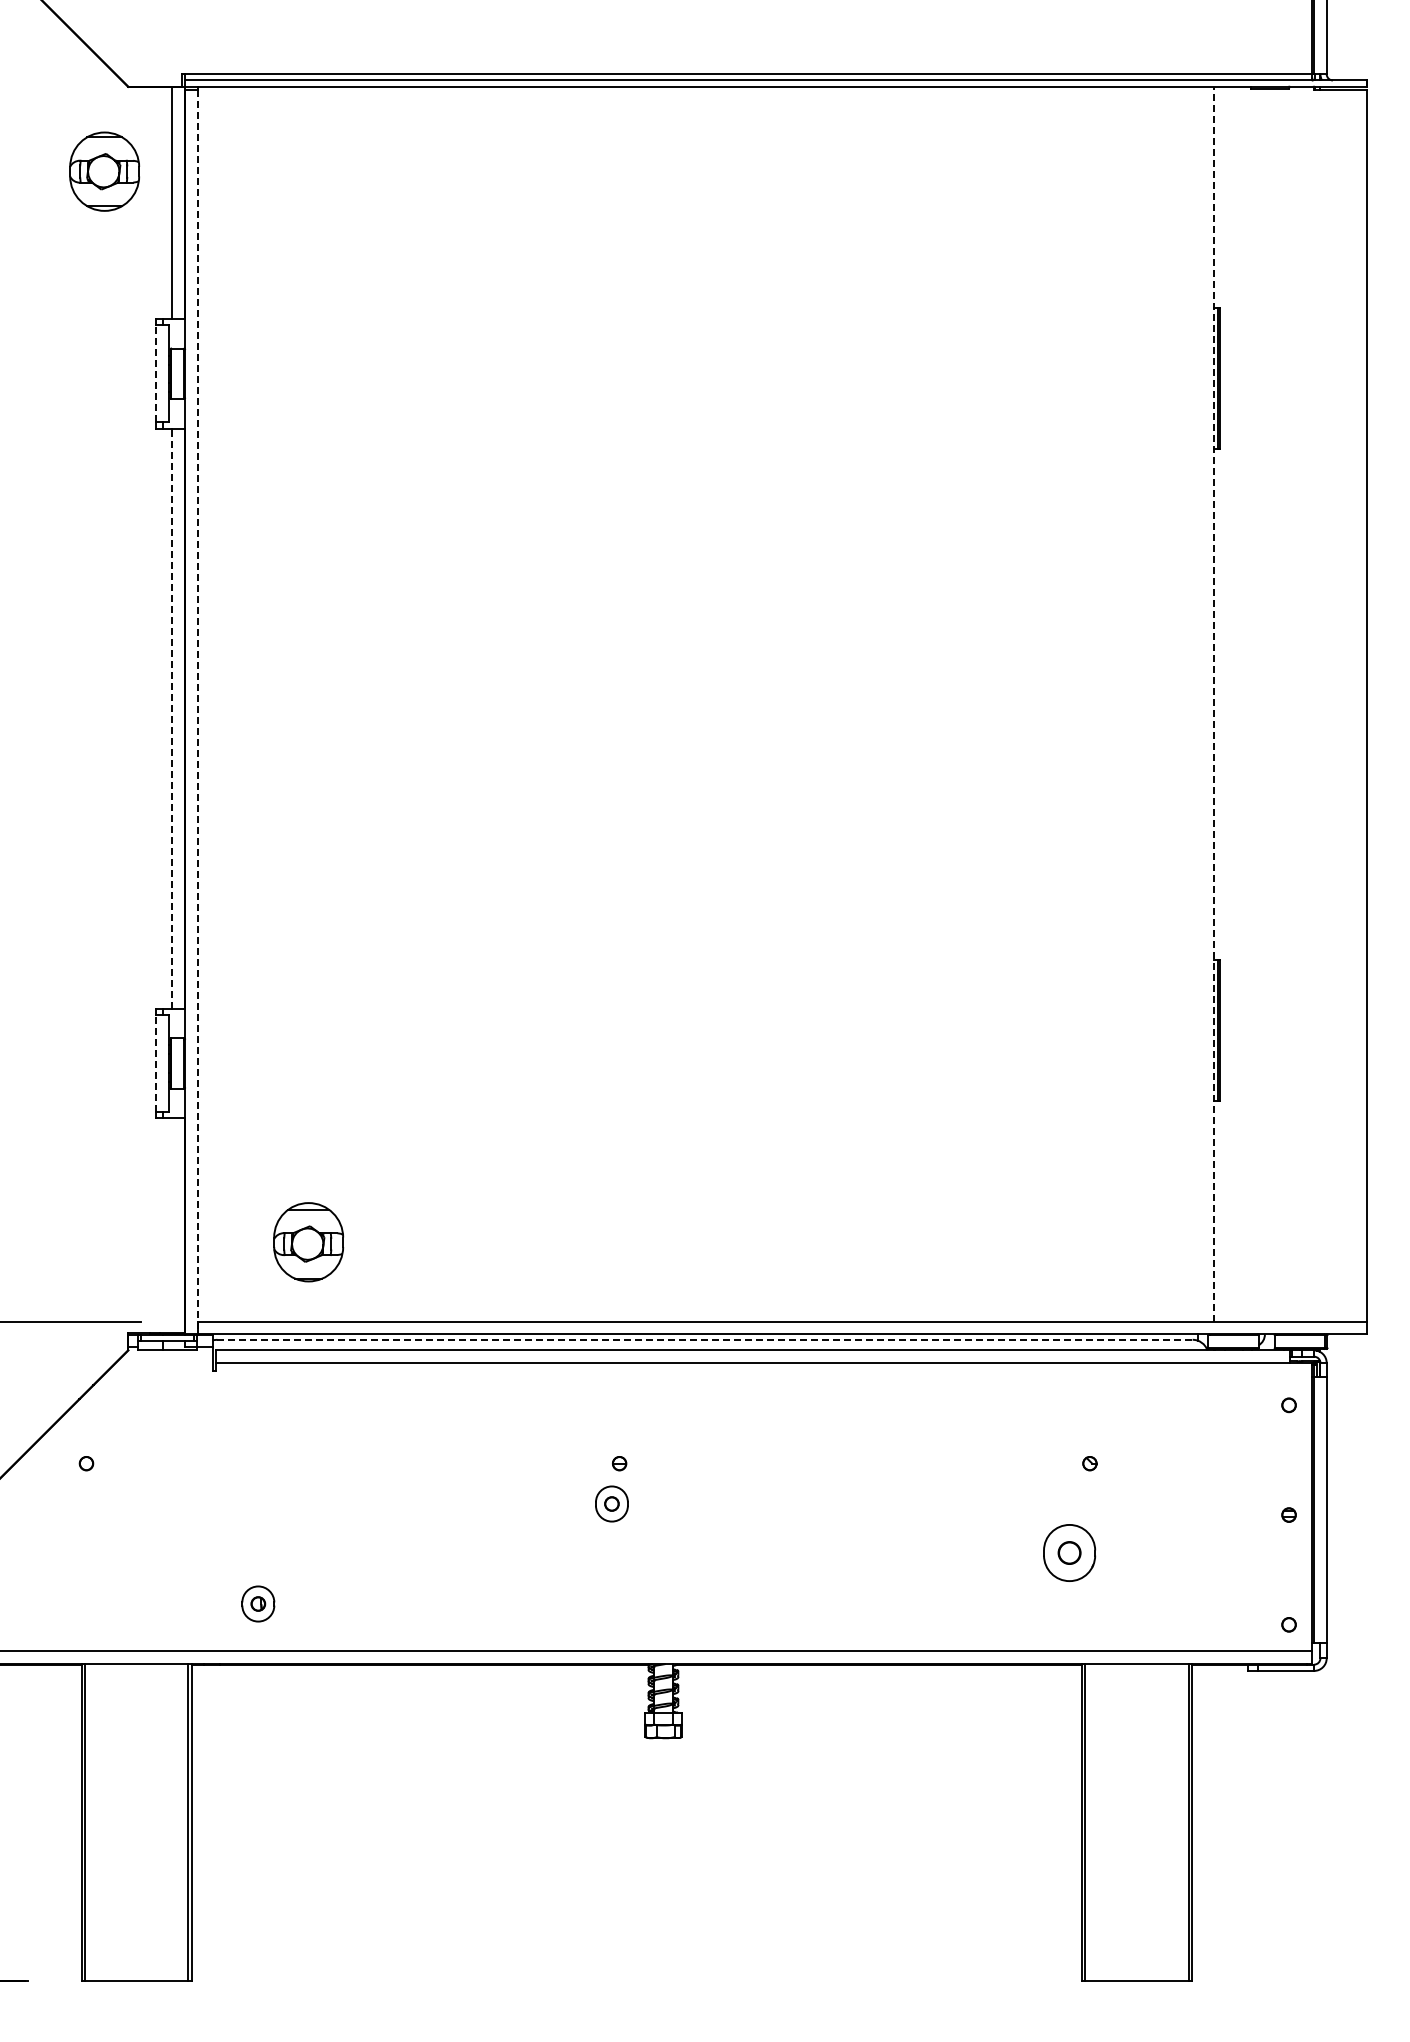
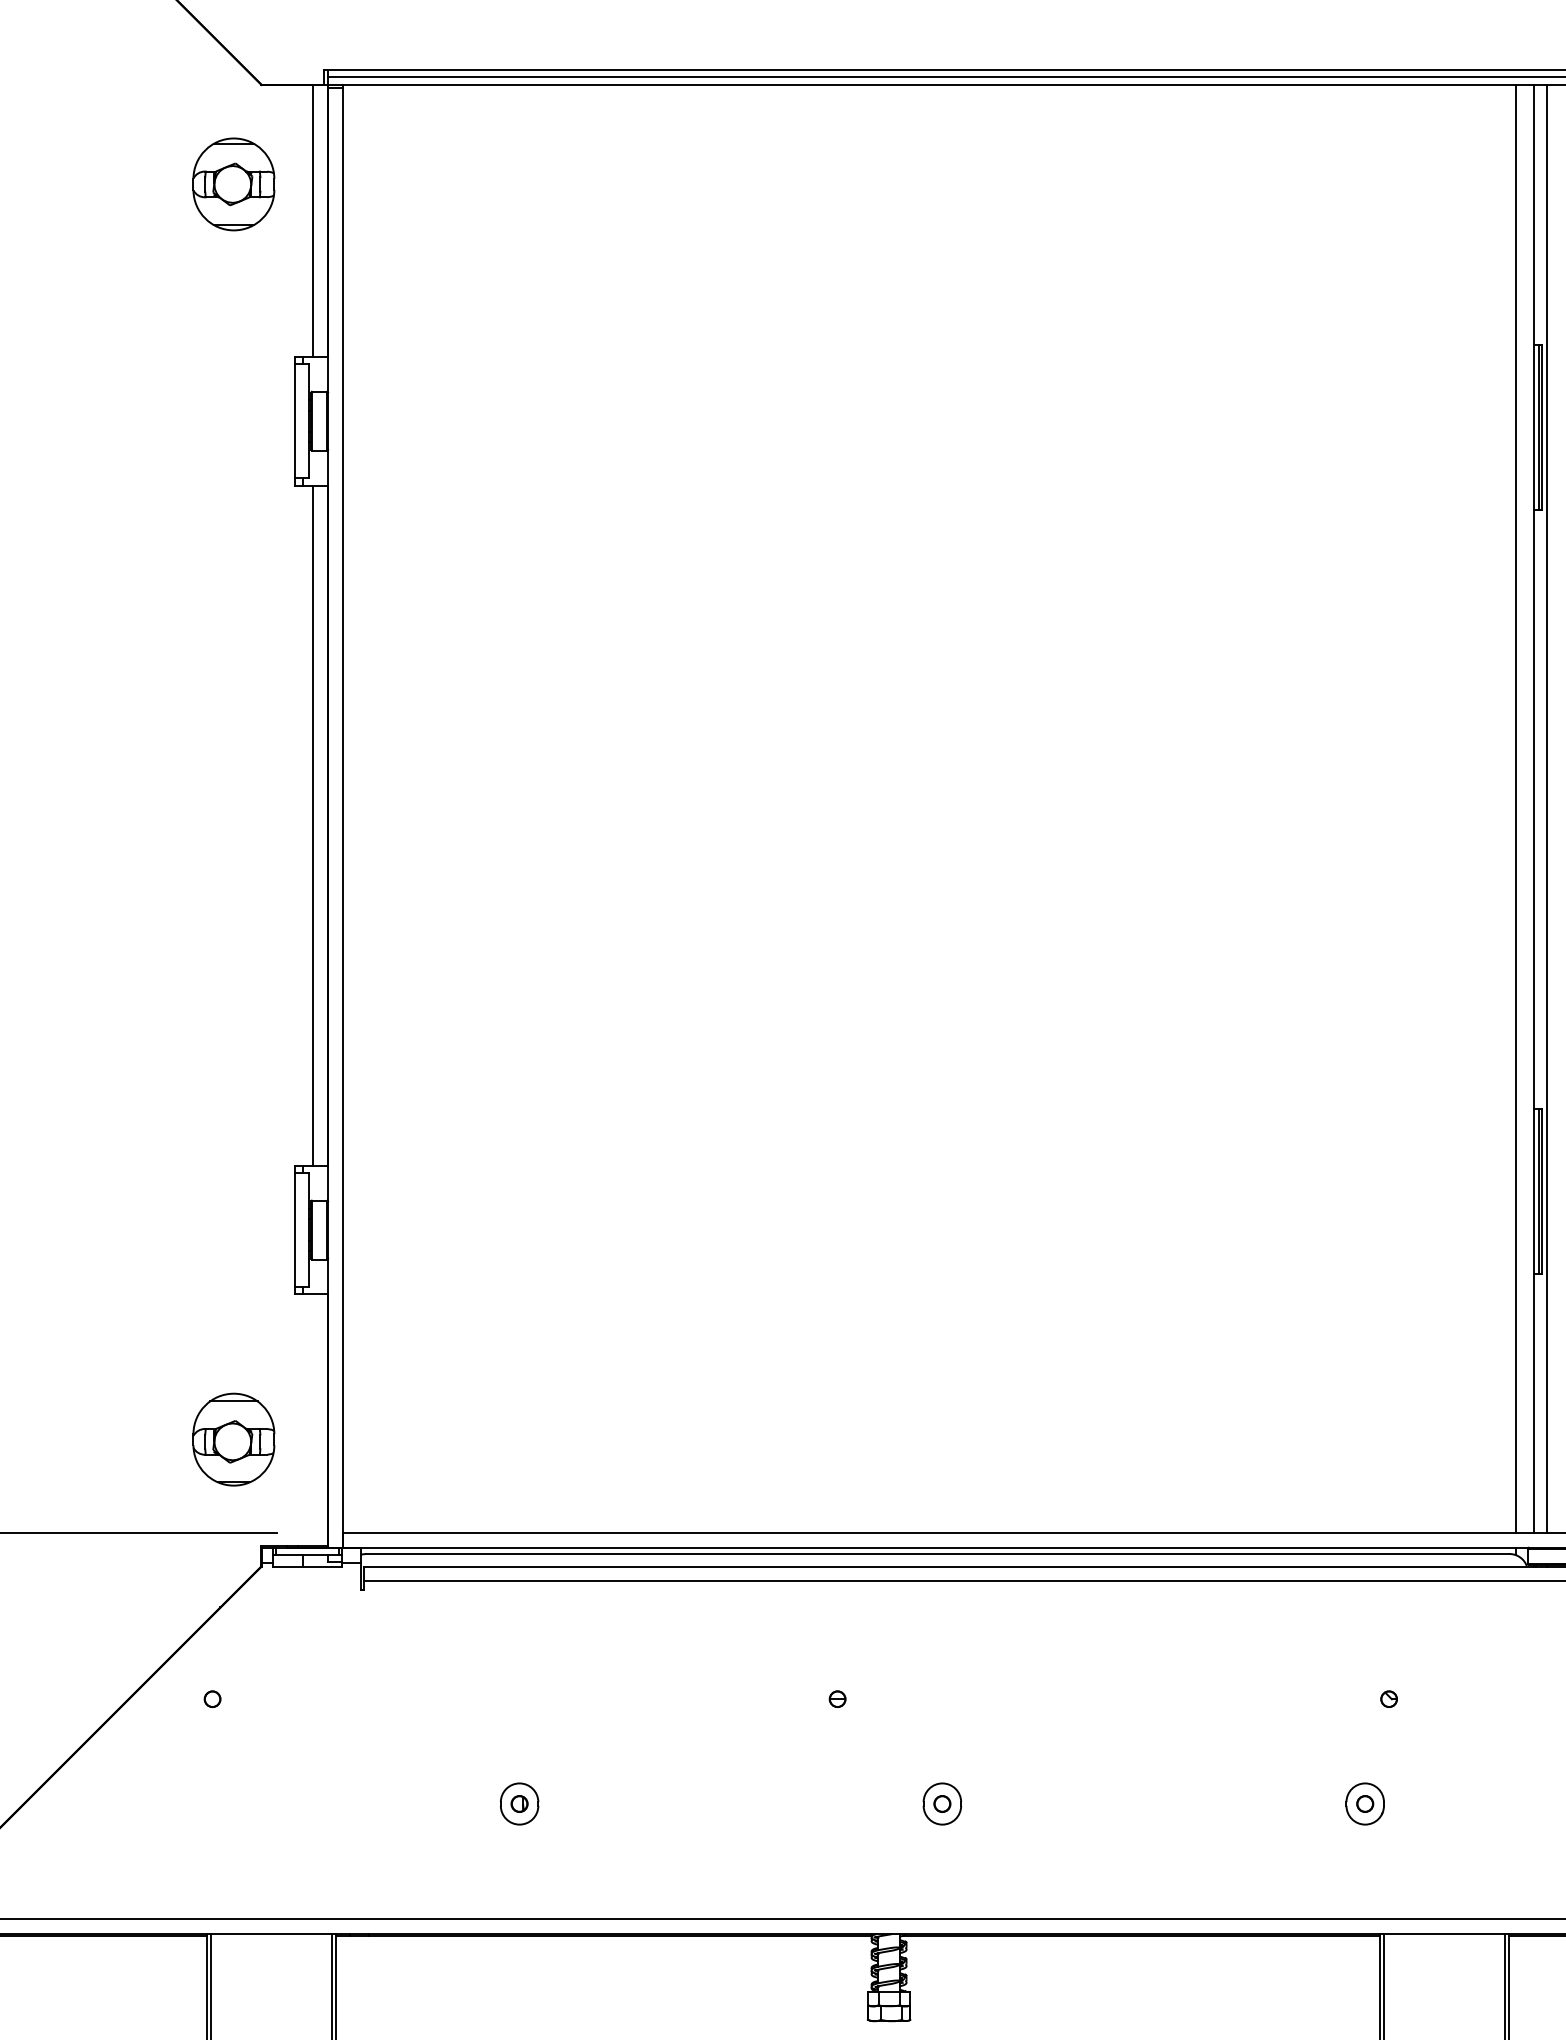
line: (156, 373) -> (294, 421), dashed -> solid
line: (1198, 703) -> (1516, 807), added
line: (1224, 703) -> (1546, 807), added
line: (1213, 704) -> (1533, 809), dashed -> solid
line: (197, 712) -> (342, 818), dashed -> solid
line: (172, 718) -> (313, 825), dashed -> solid
line: (156, 1063) -> (294, 1230), dashed -> solid
part: (308, 1242) -> (233, 1439), moved
line: (705, 1339) -> (938, 1553), dashed -> solid
part: (611, 1503) -> (941, 1803), moved
part: (1069, 1552) -> (1365, 1803), size x0.62
part: (258, 1603) -> (519, 1803), moved

